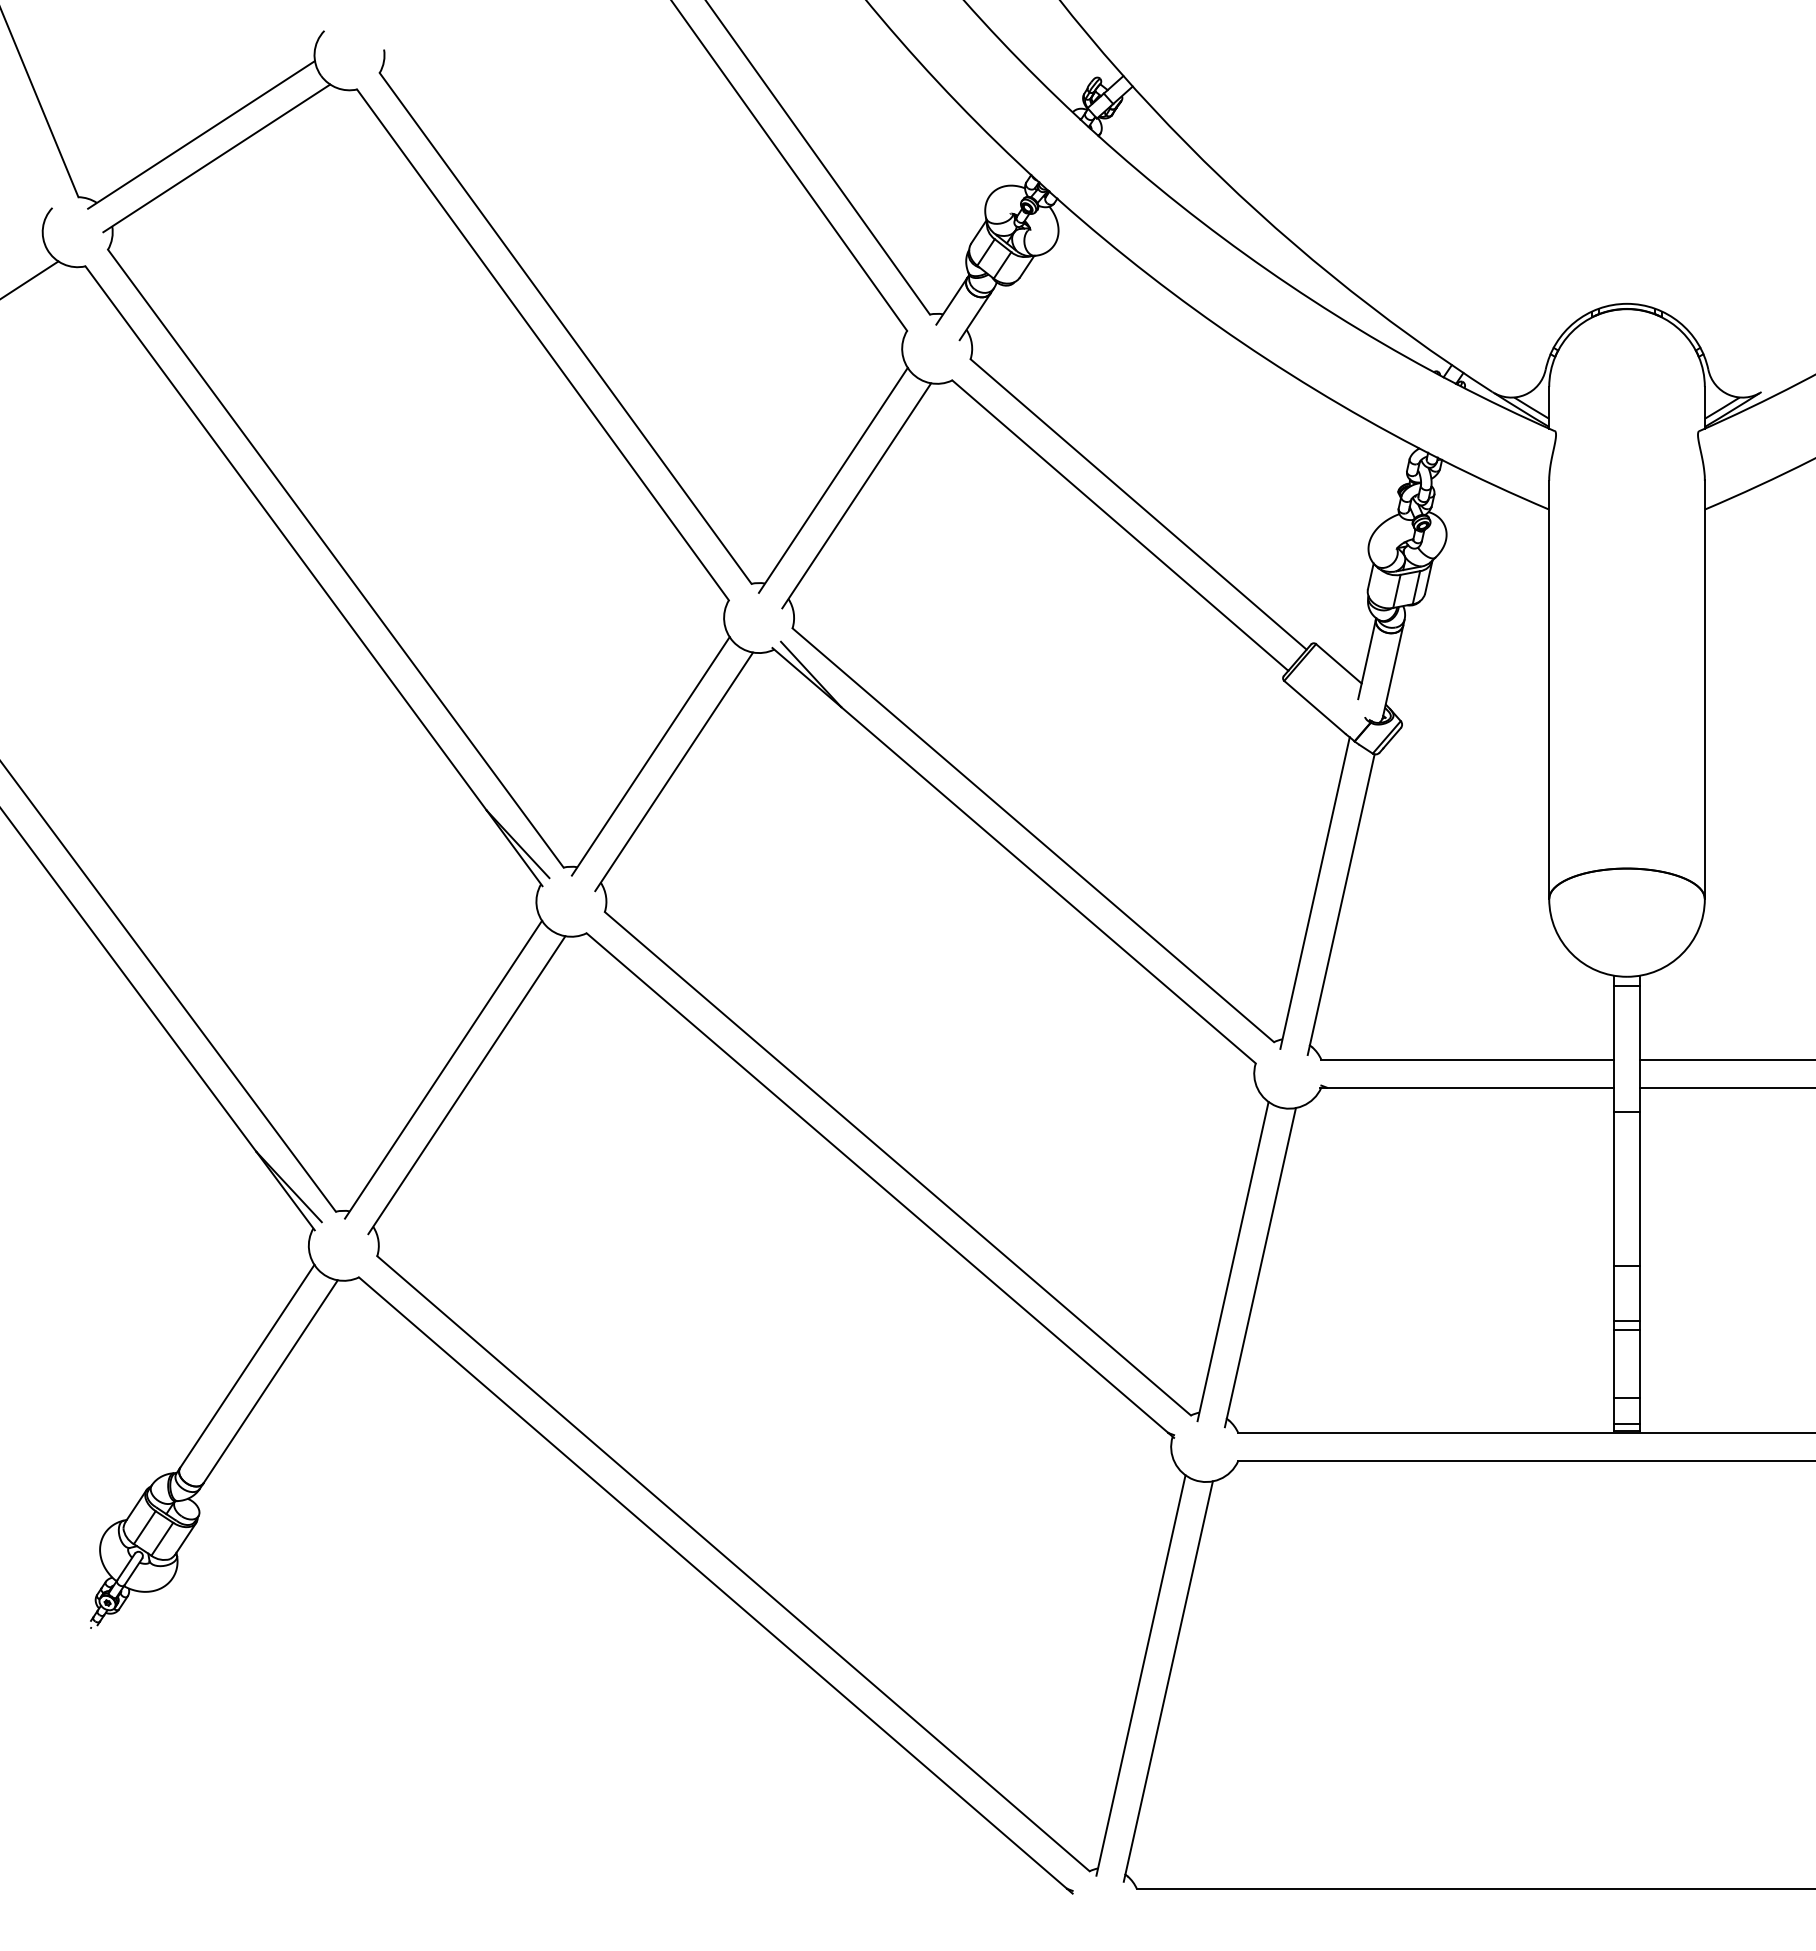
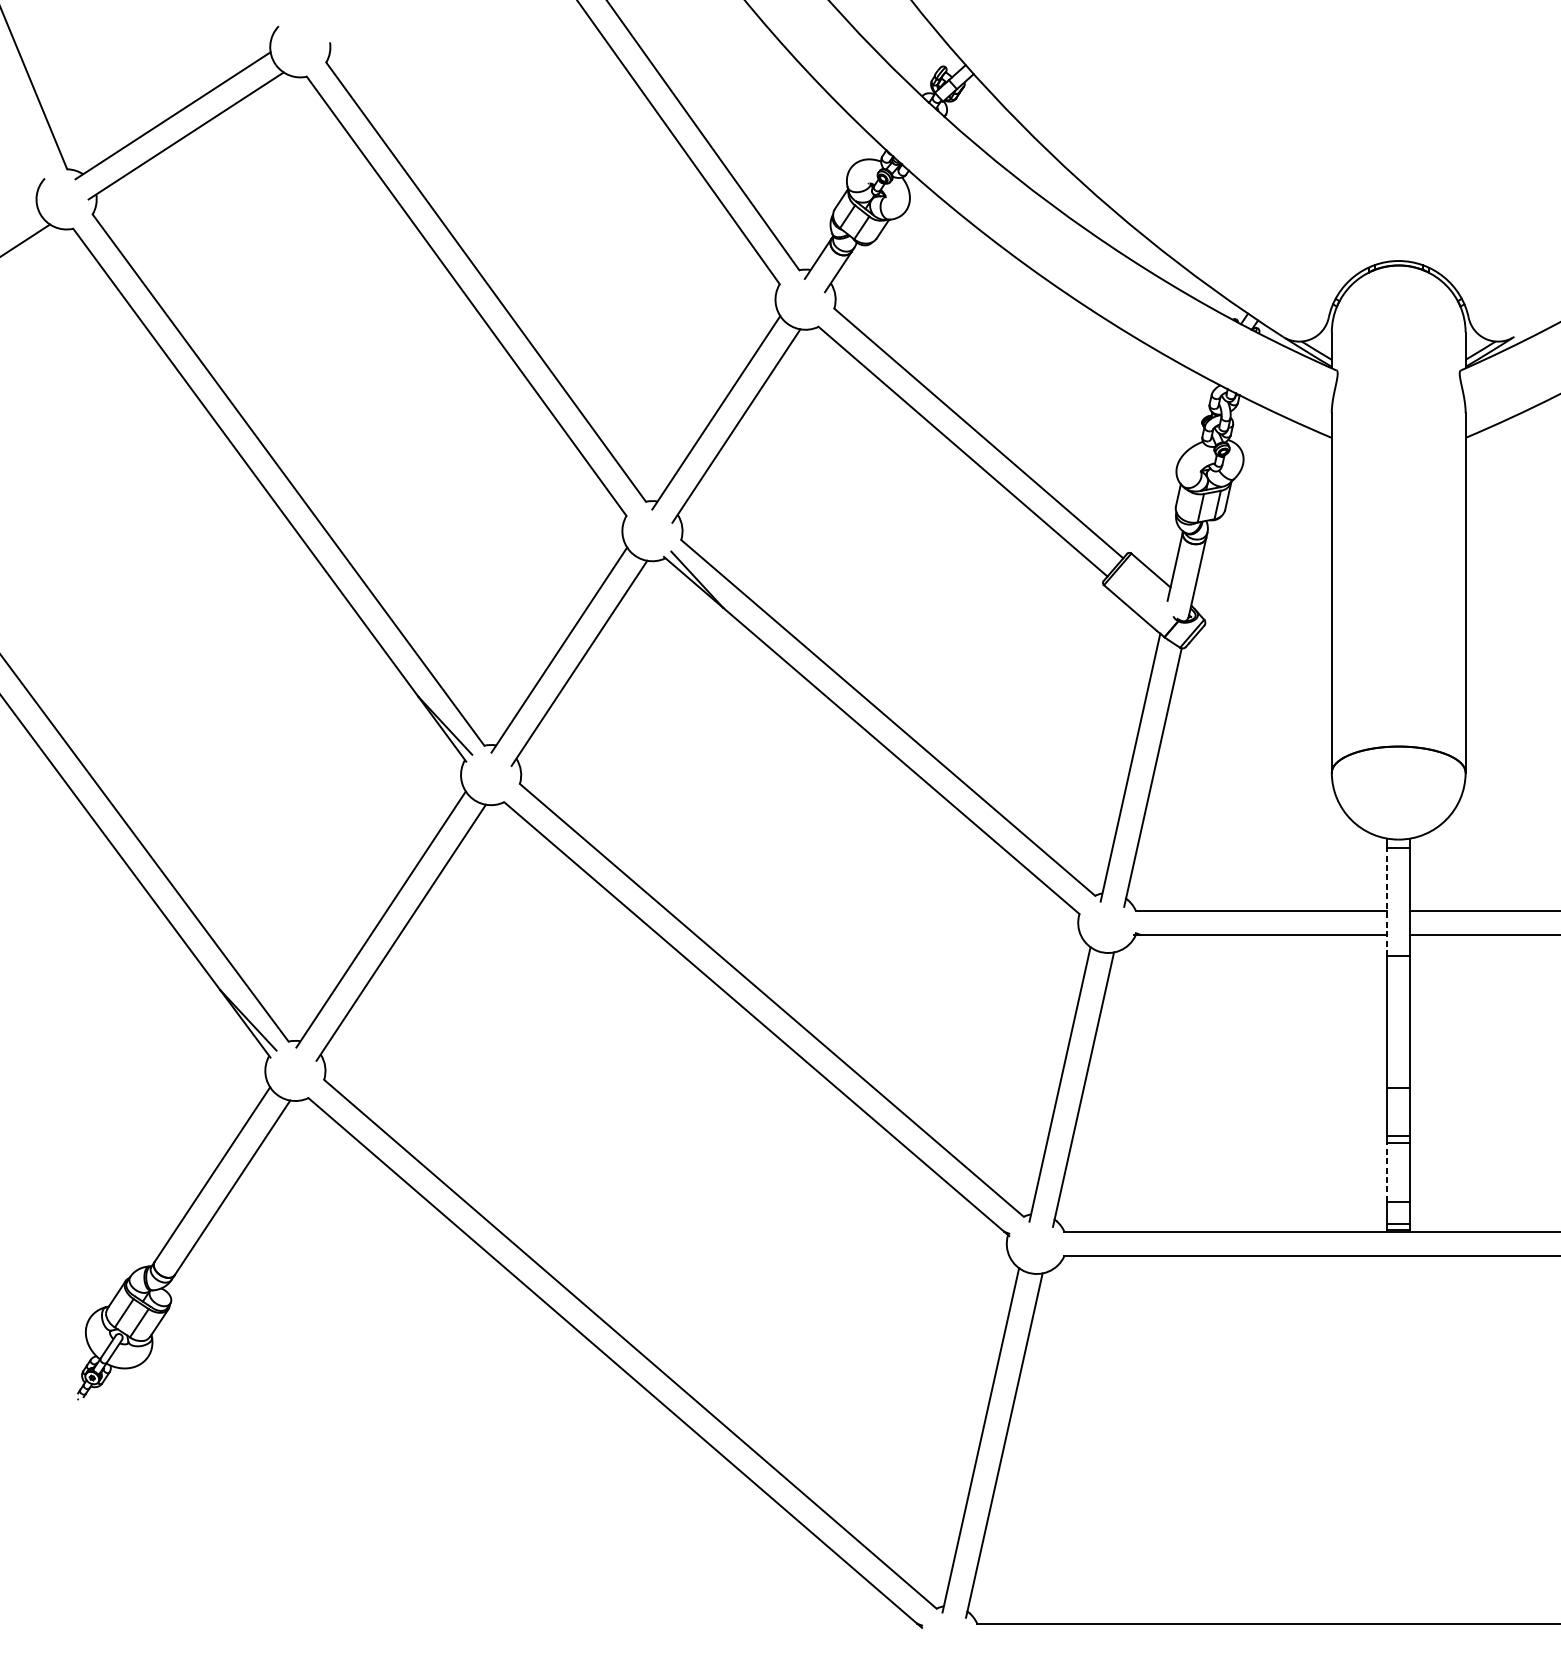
line: (1613, 1048) -> (1387, 901), solid -> dashed
line: (1613, 1363) -> (1387, 1172), solid -> dashed

